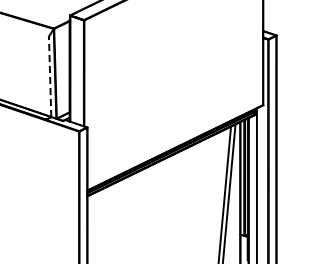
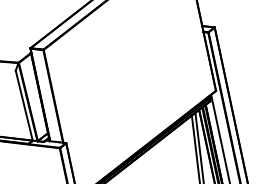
line: (50, 76) -> (24, 105), dashed -> solid

